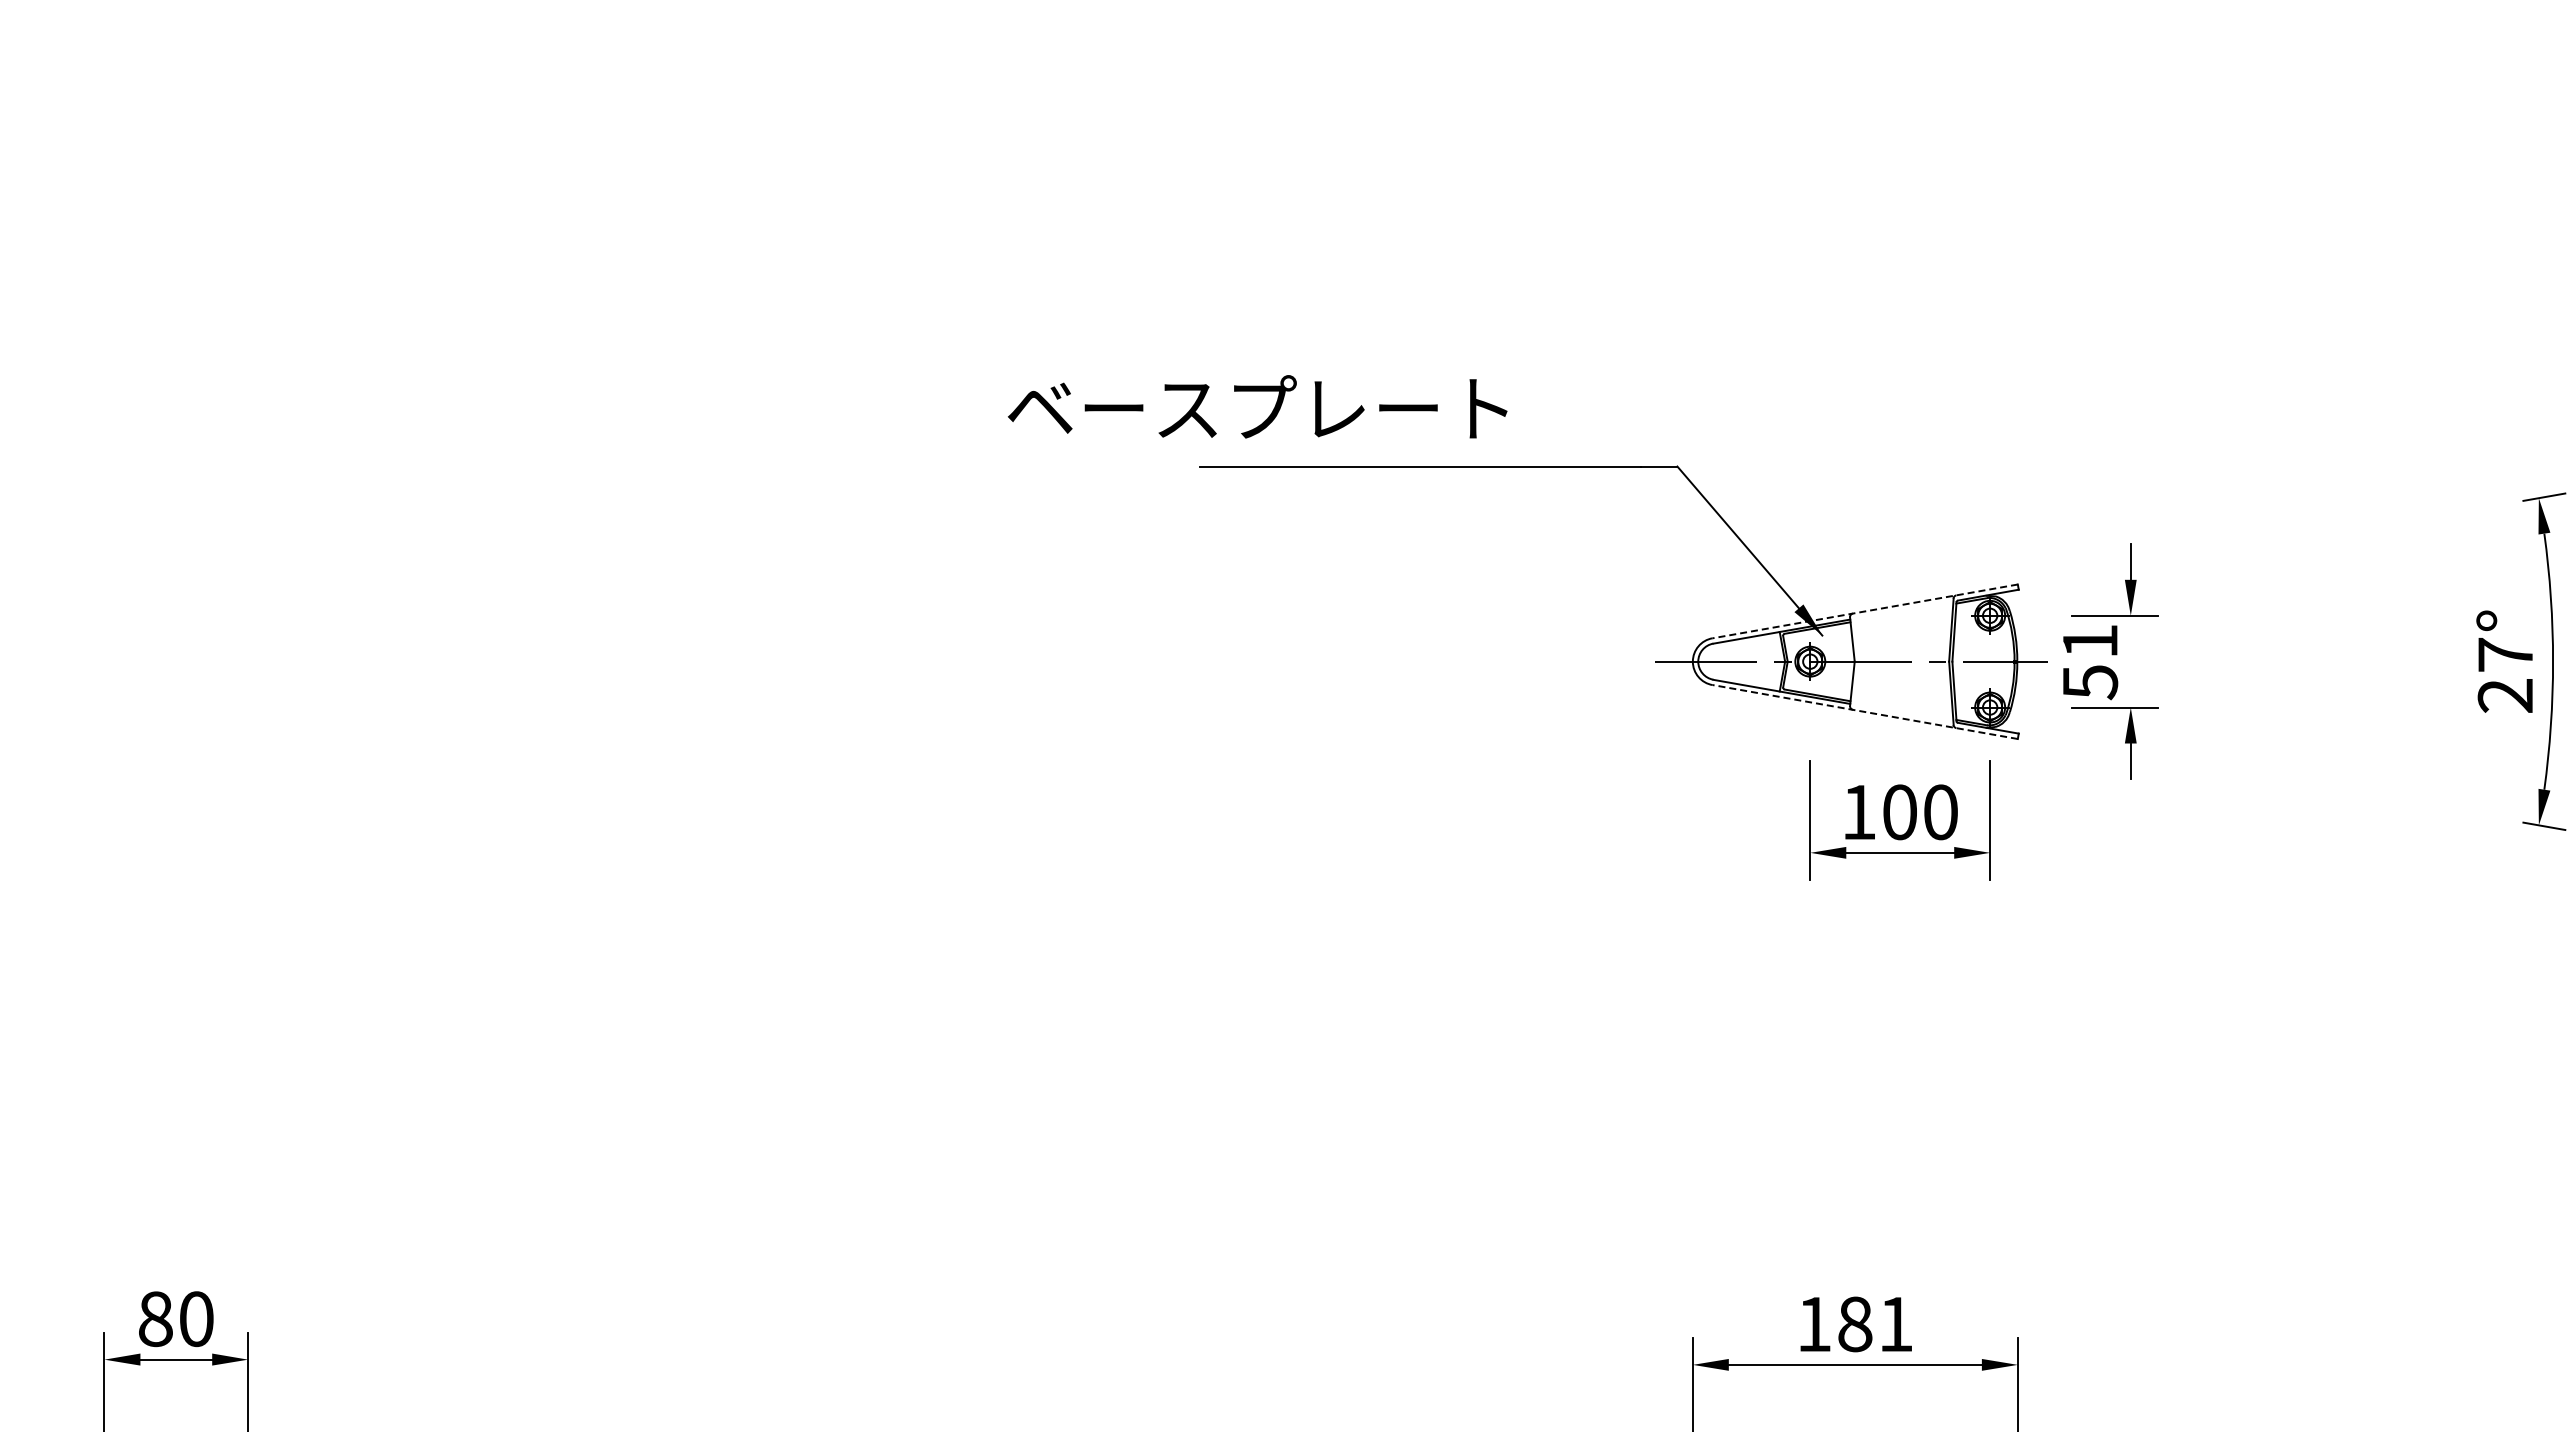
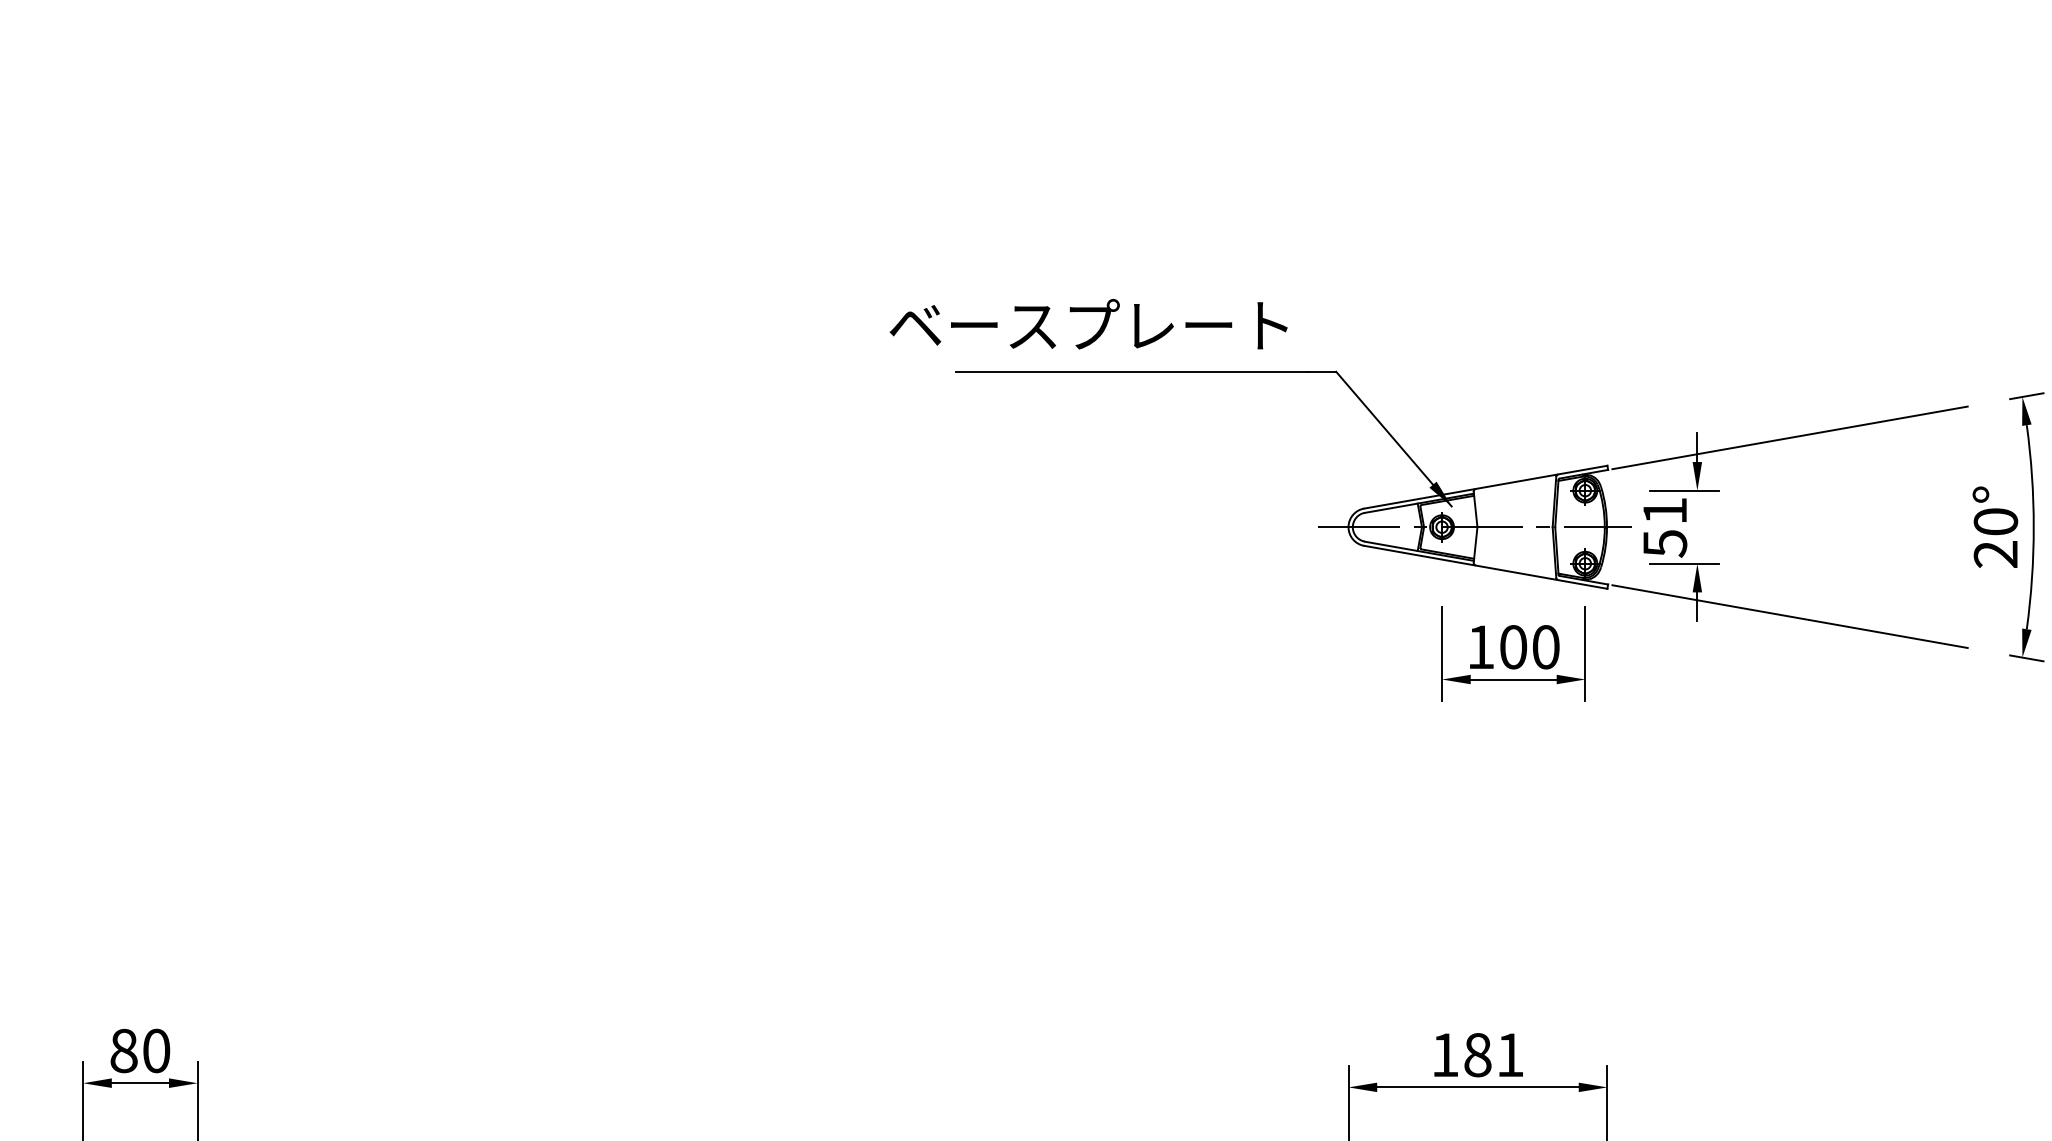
text: (1257, 406) -> (1088, 323), moved
line: (2247, 549) -> (1790, 437), added
line: (1865, 611) -> (1486, 487), dashed -> solid
text: (2505, 654) -> (1995, 521), 27° -> 20°
line: (1865, 712) -> (1486, 567), dashed -> solid
line: (2247, 773) -> (1790, 616), added

